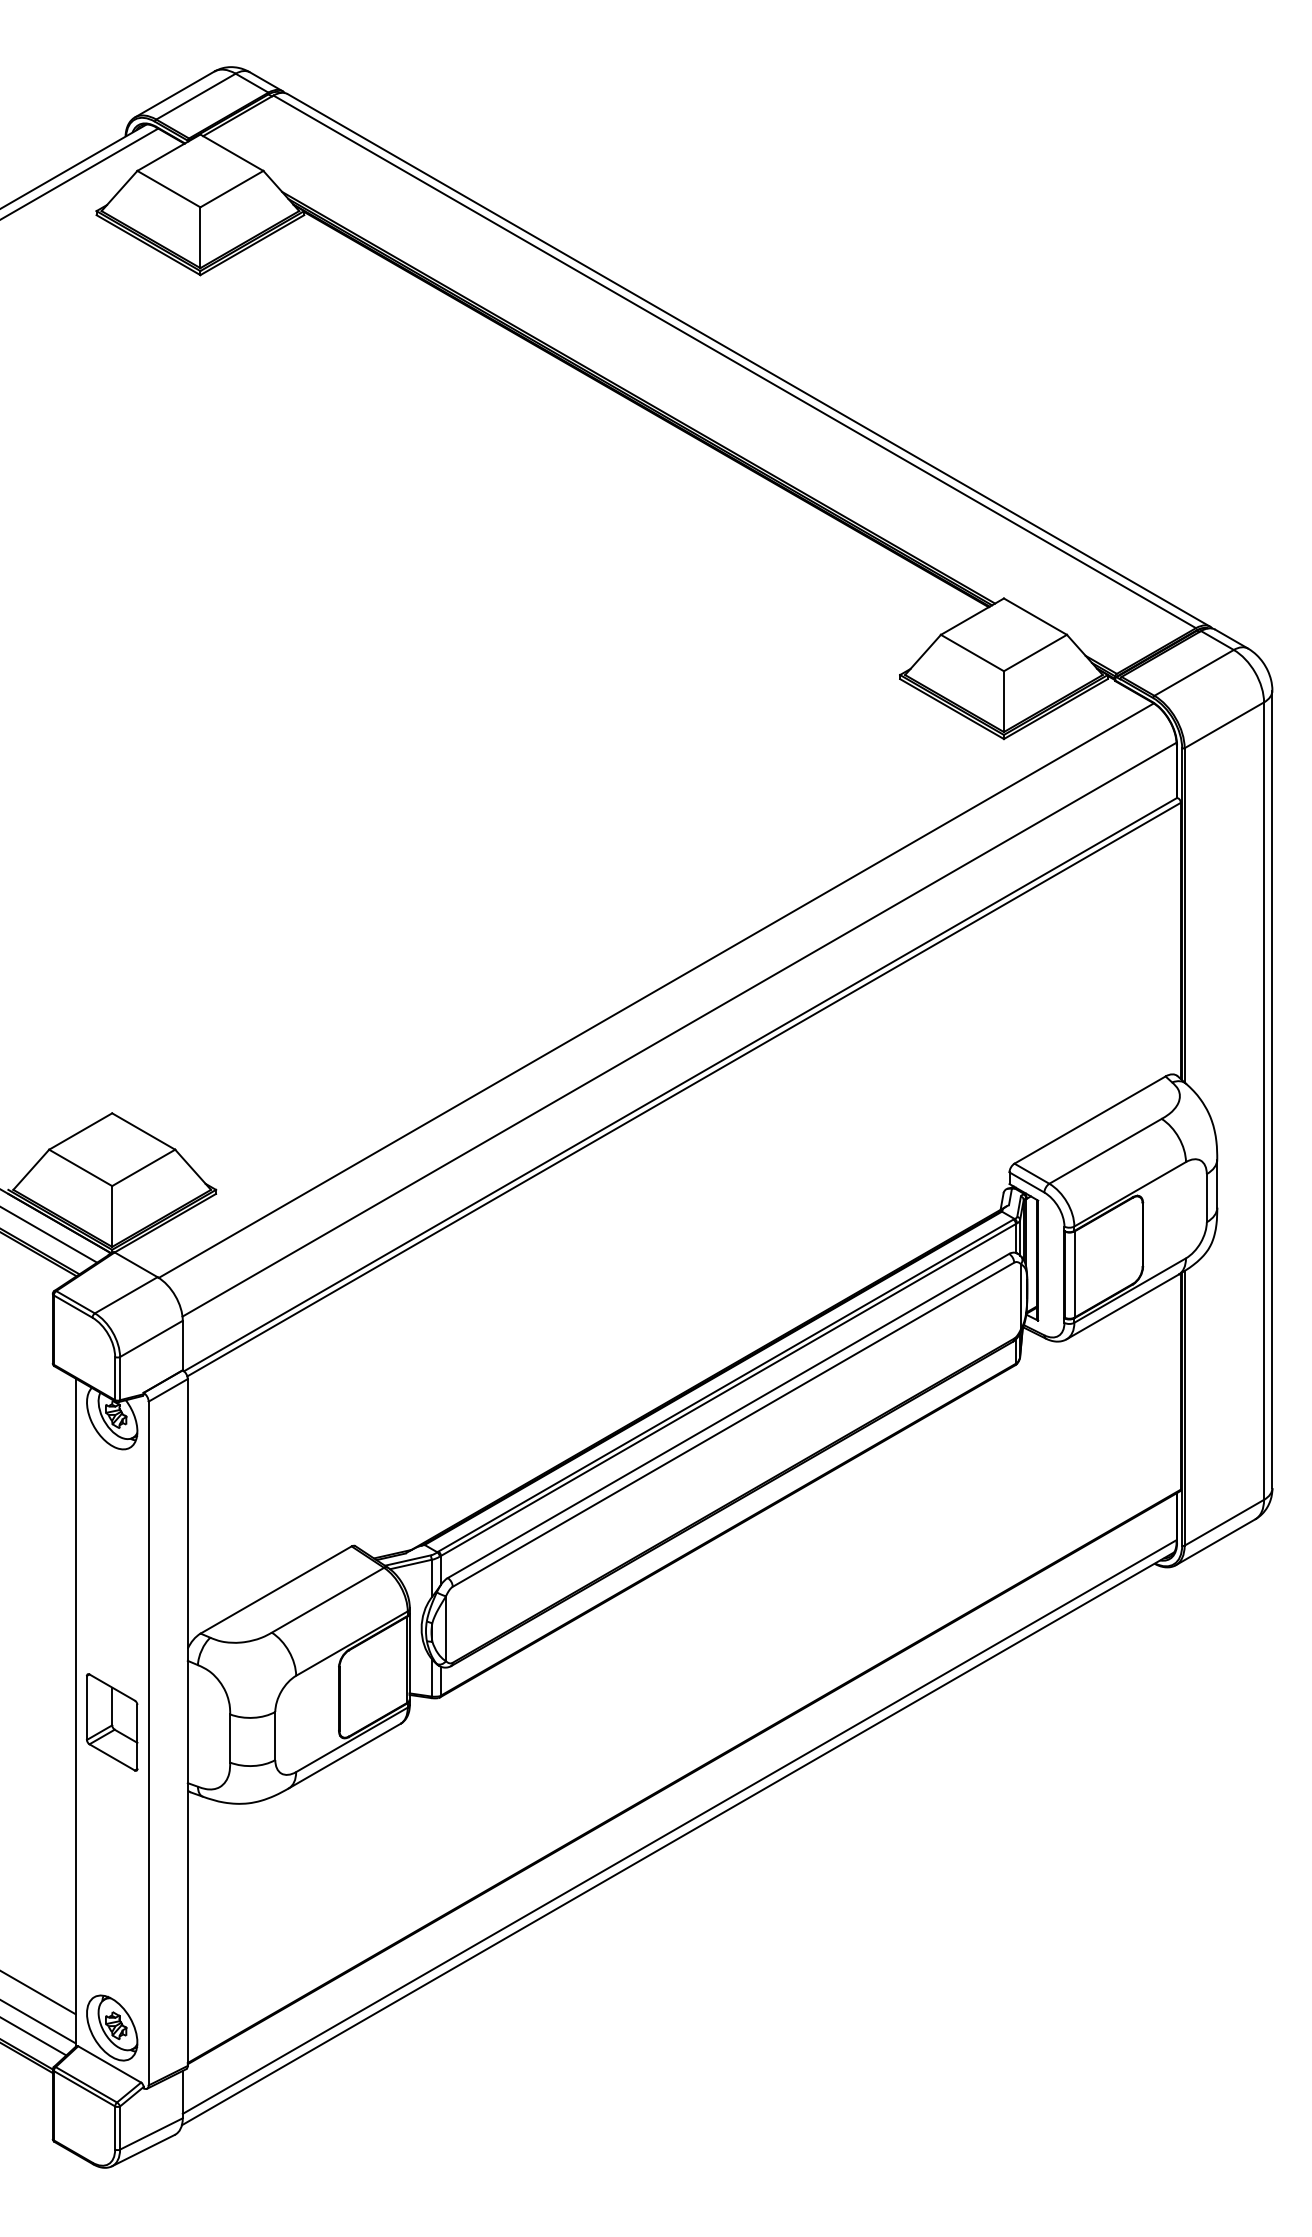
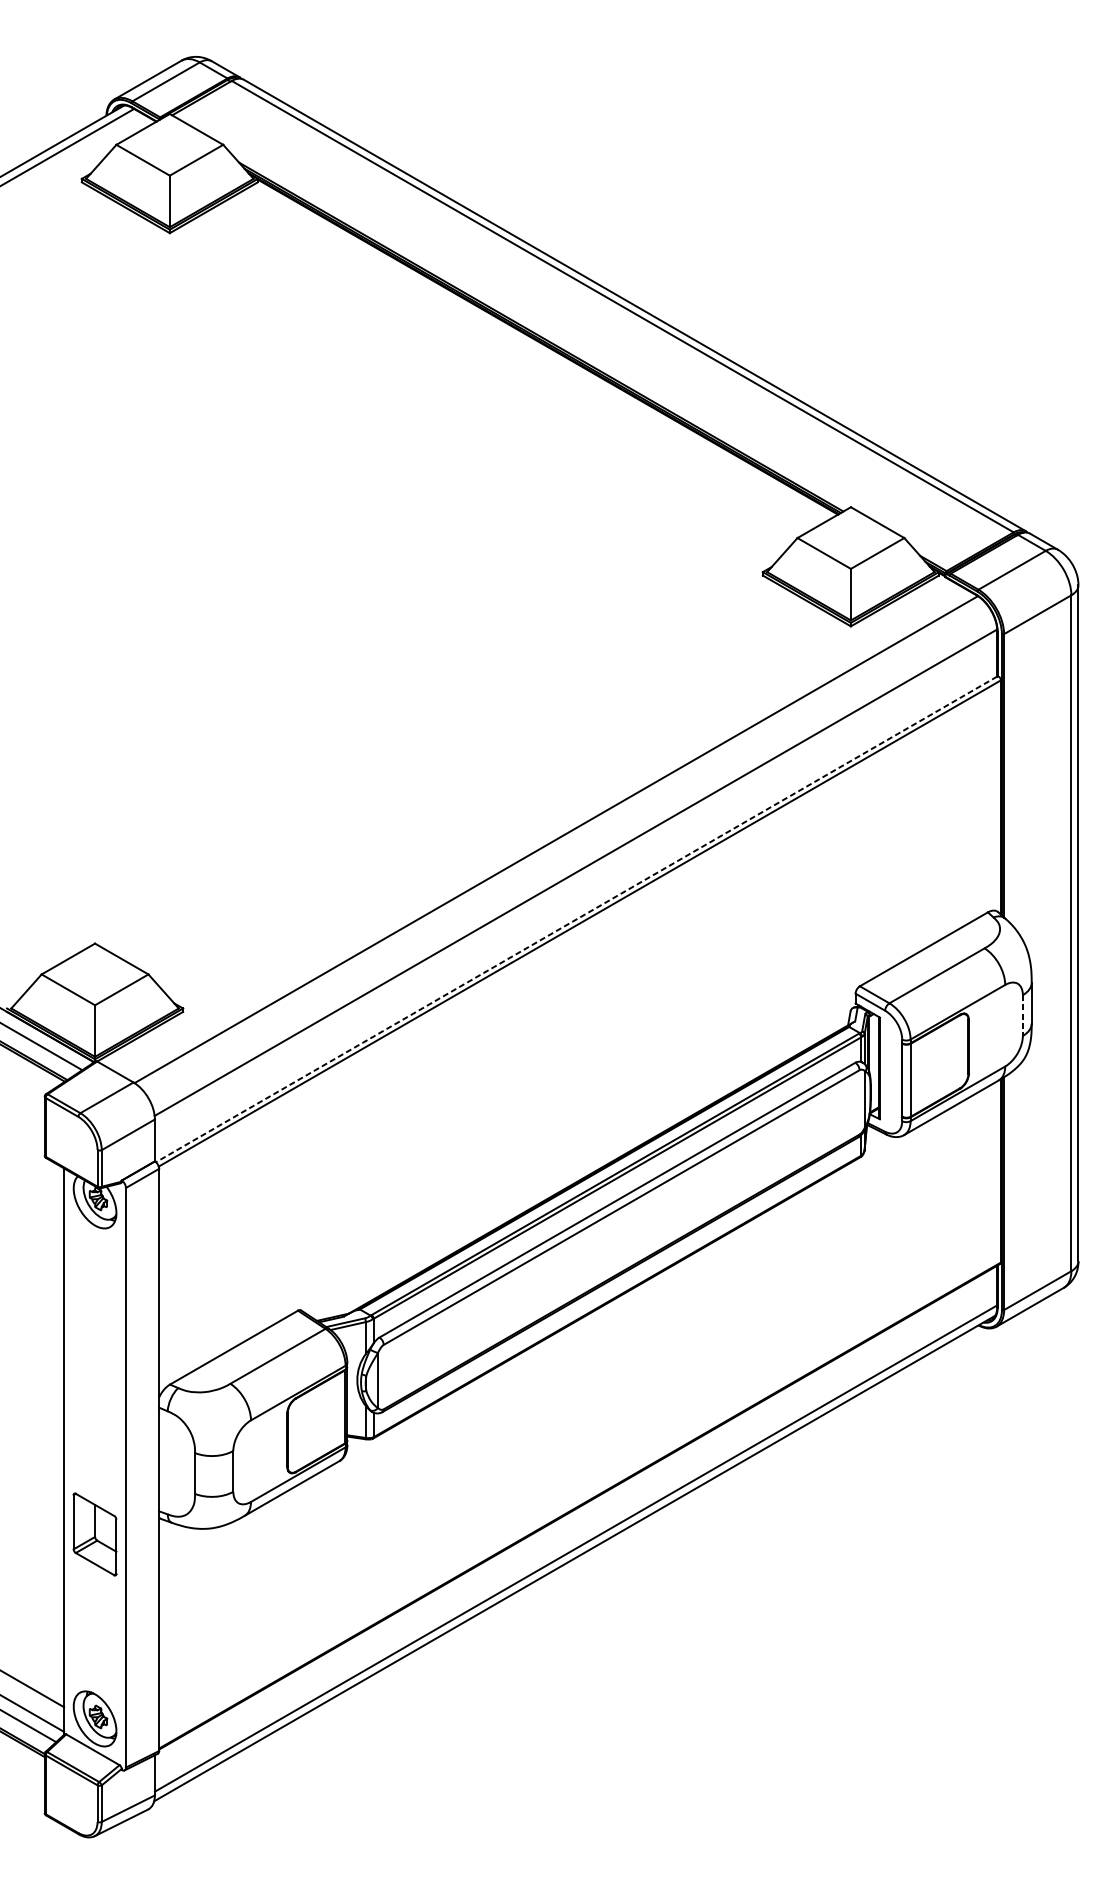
line: (679, 1085) -> (575, 920), solid -> dashed
line: (1206, 1198) -> (1022, 1015), solid -> dashed
part: (112, 1722) -> (95, 1534), moved

